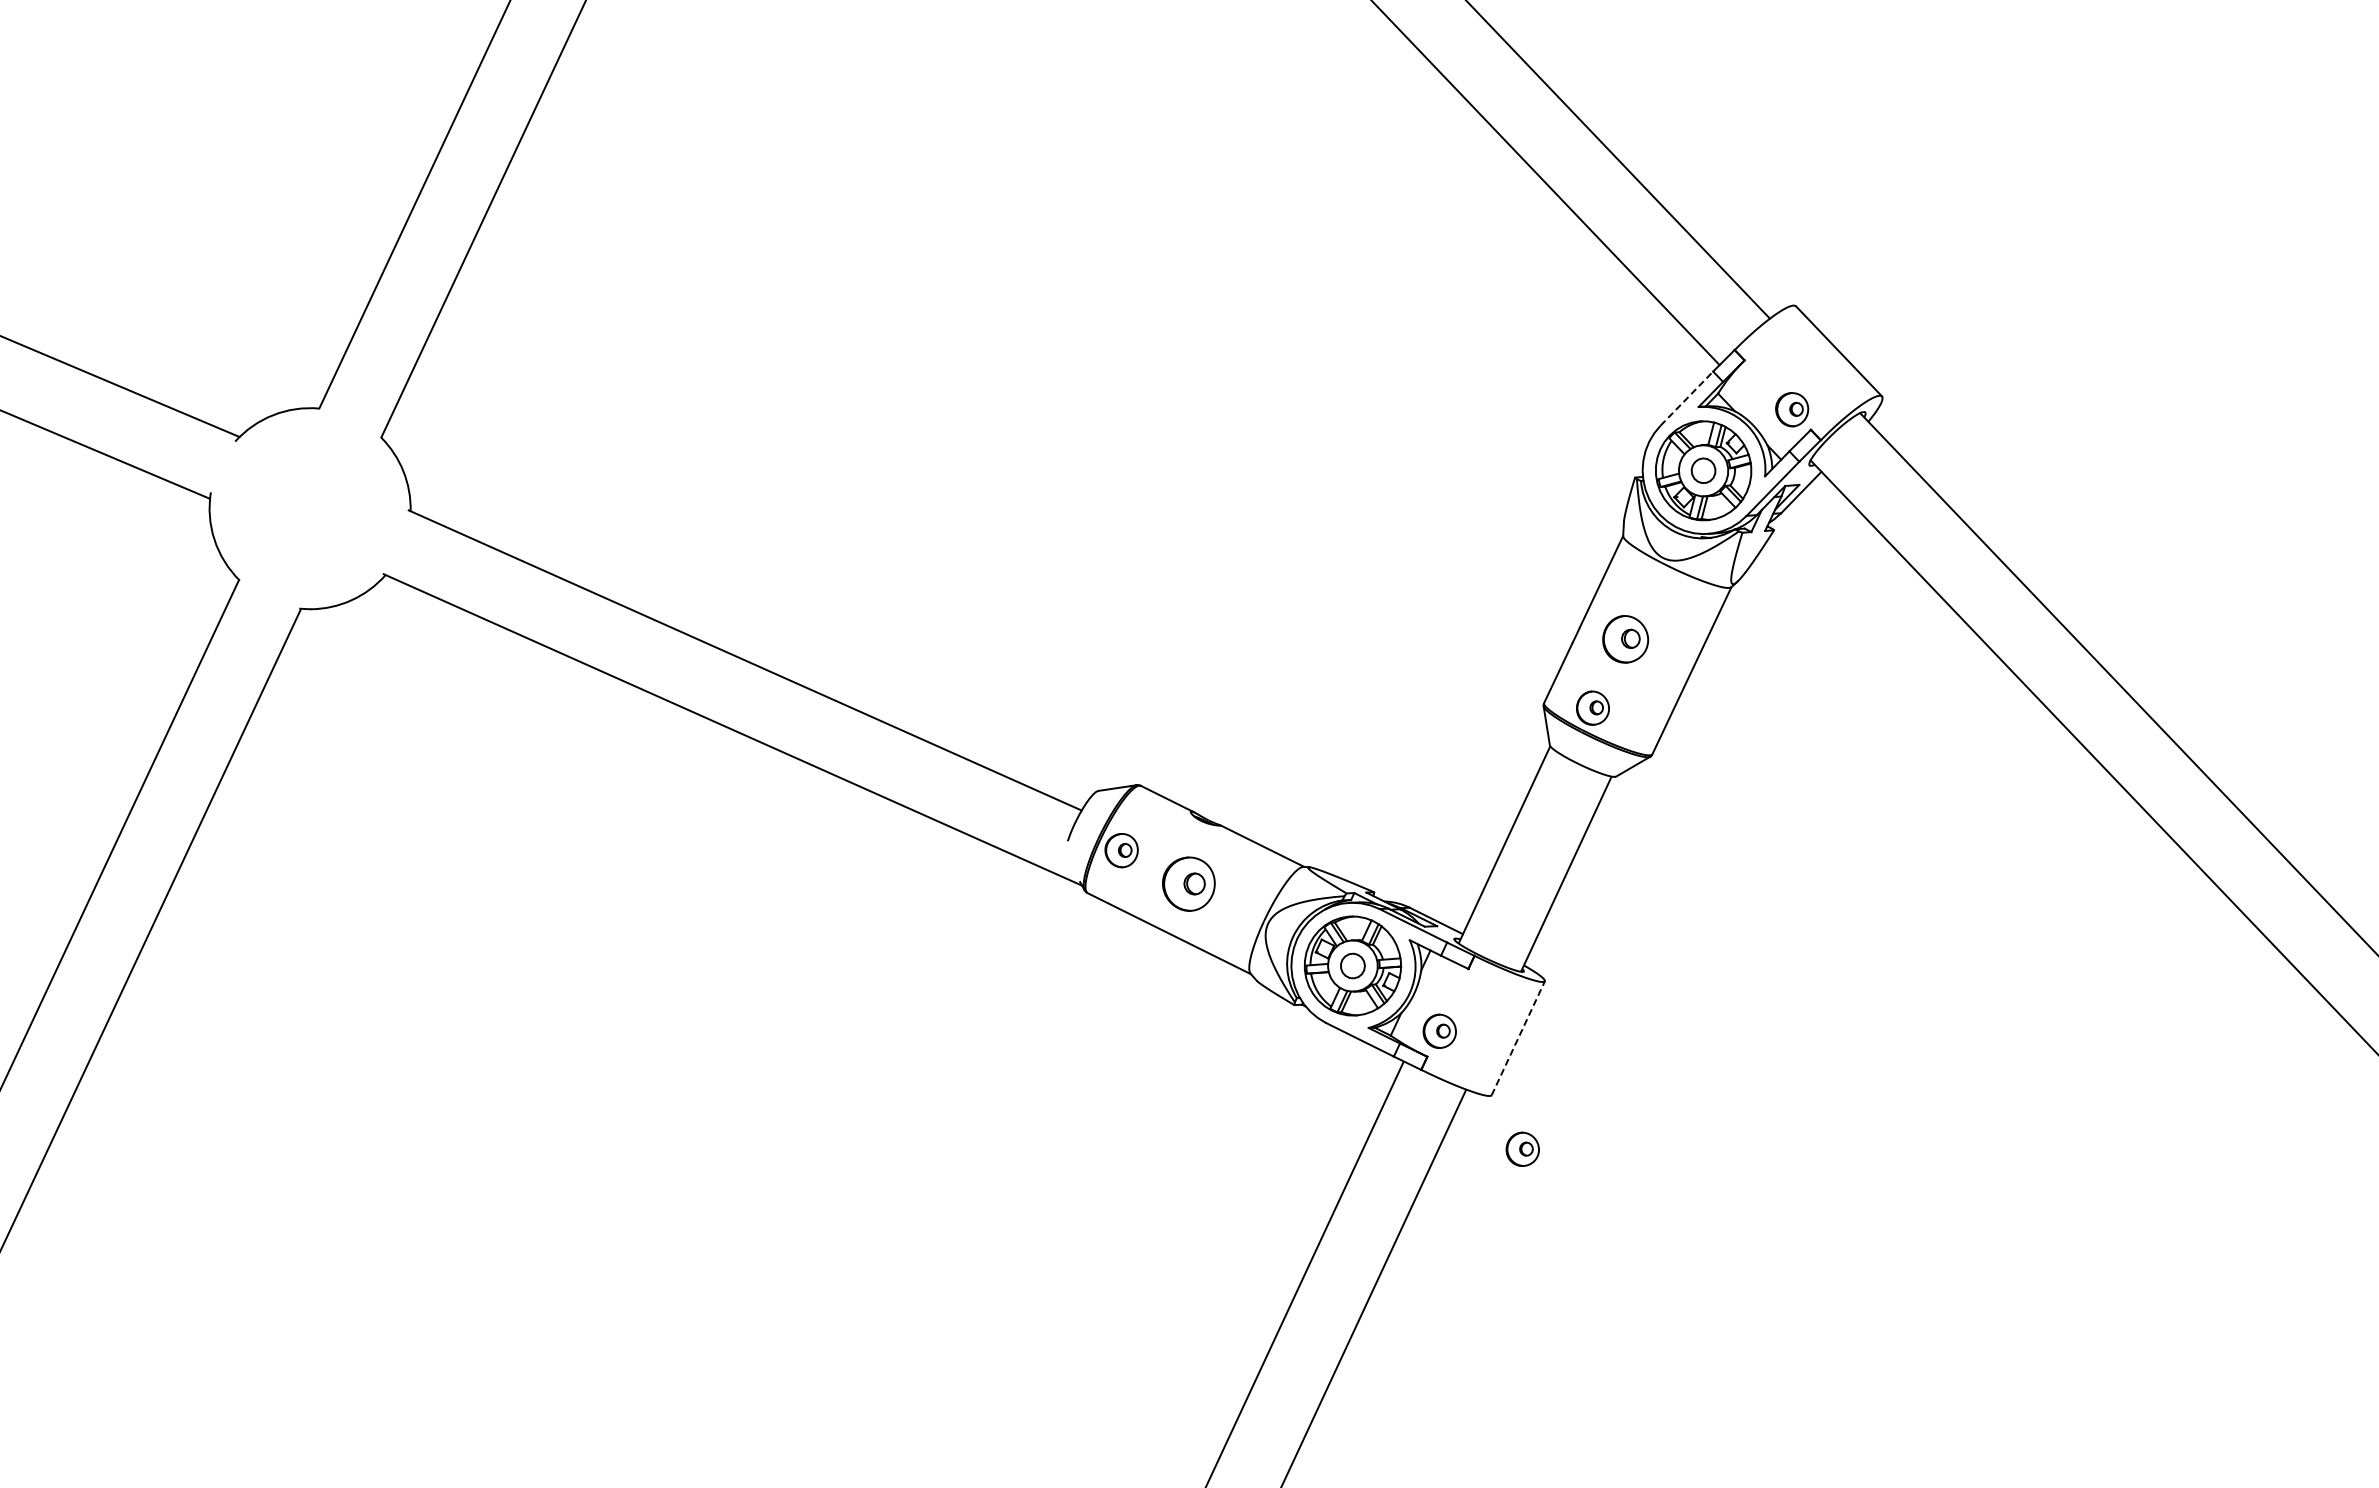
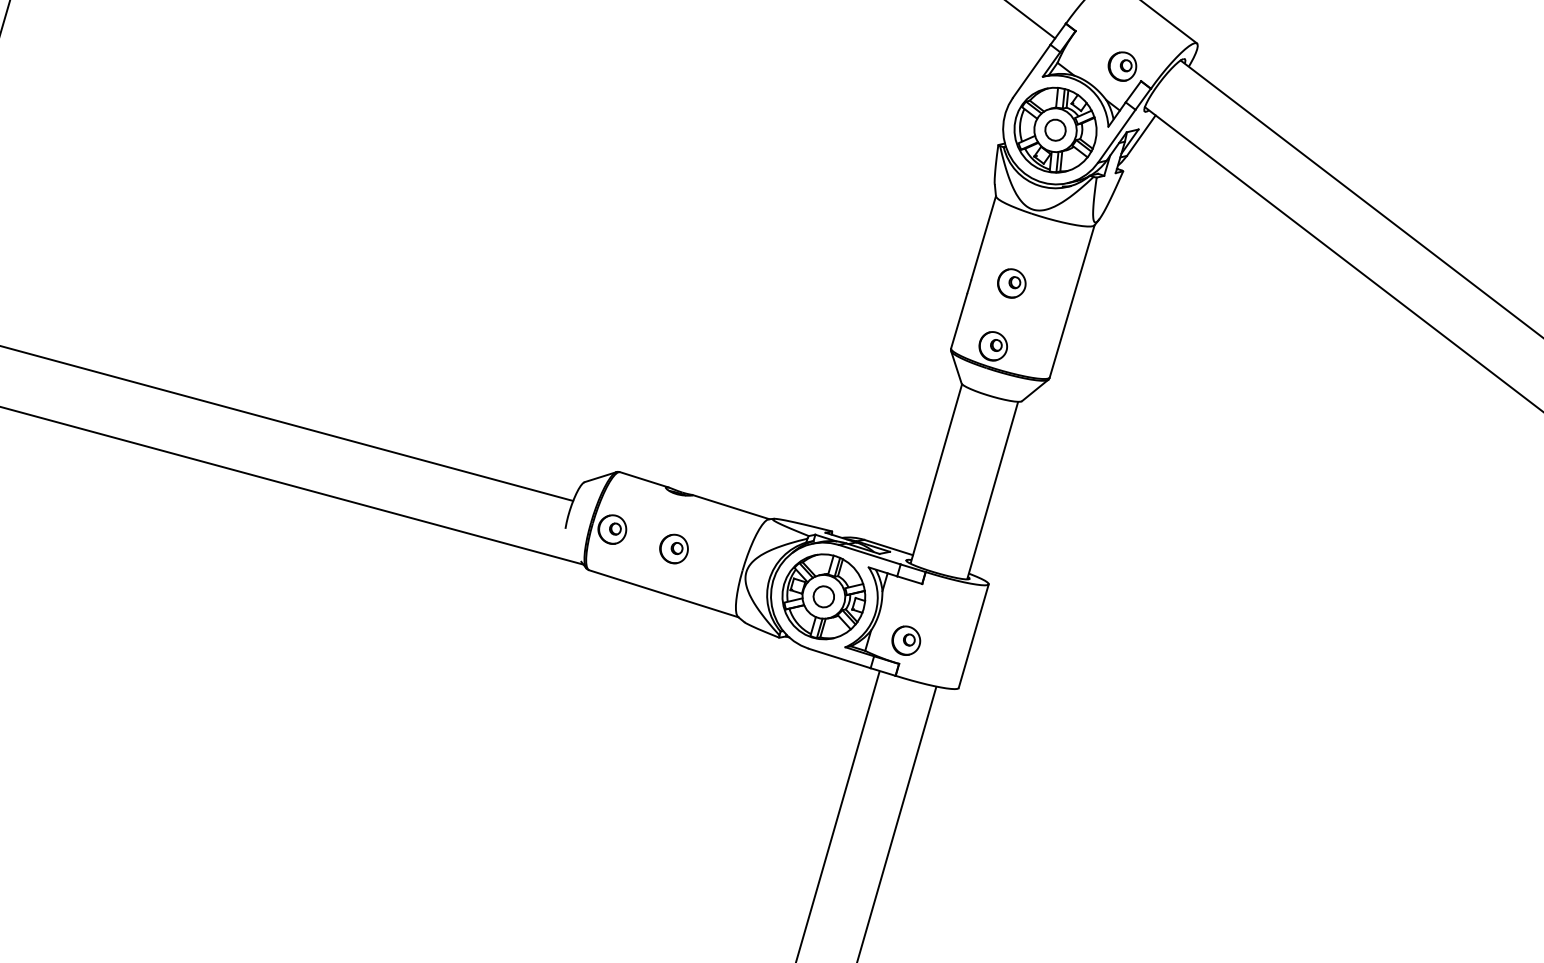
line: (1686, 398) -> (1031, 71), dashed -> solid
part: (1625, 638) -> (1011, 282), size x0.71
part: (1189, 883) -> (674, 548), size x0.62
line: (1518, 1038) -> (973, 636), dashed -> solid
part: (1522, 1148) -> (991, 729), removed

